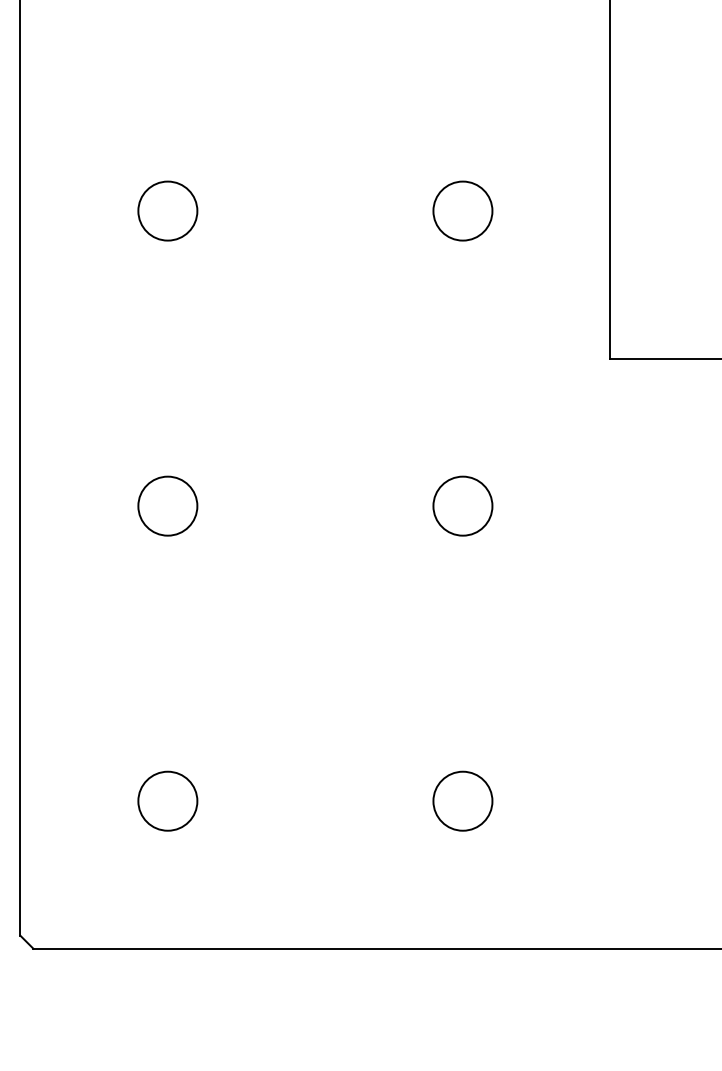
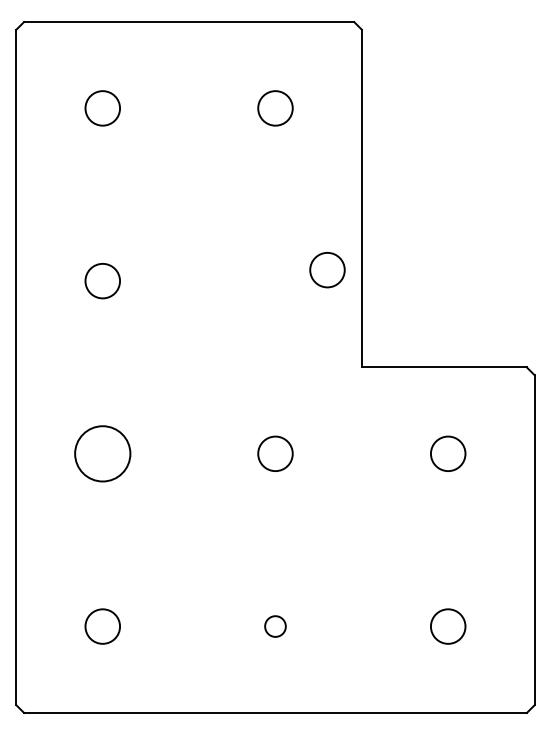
circle: (462, 211) -> (327, 270), moved
circle: (167, 505) -> (102, 453), size x1.6
circle: (462, 801) -> (275, 626), size x0.6

